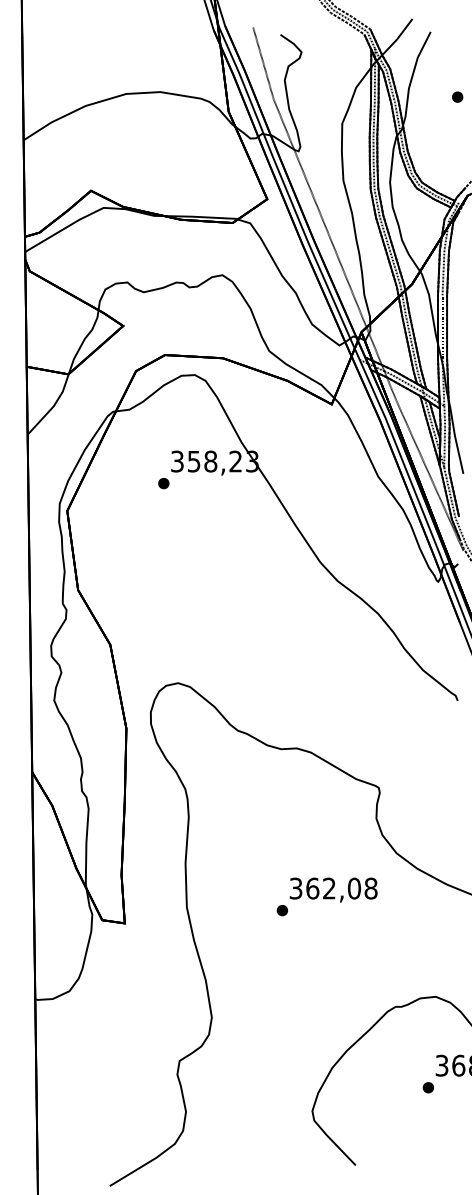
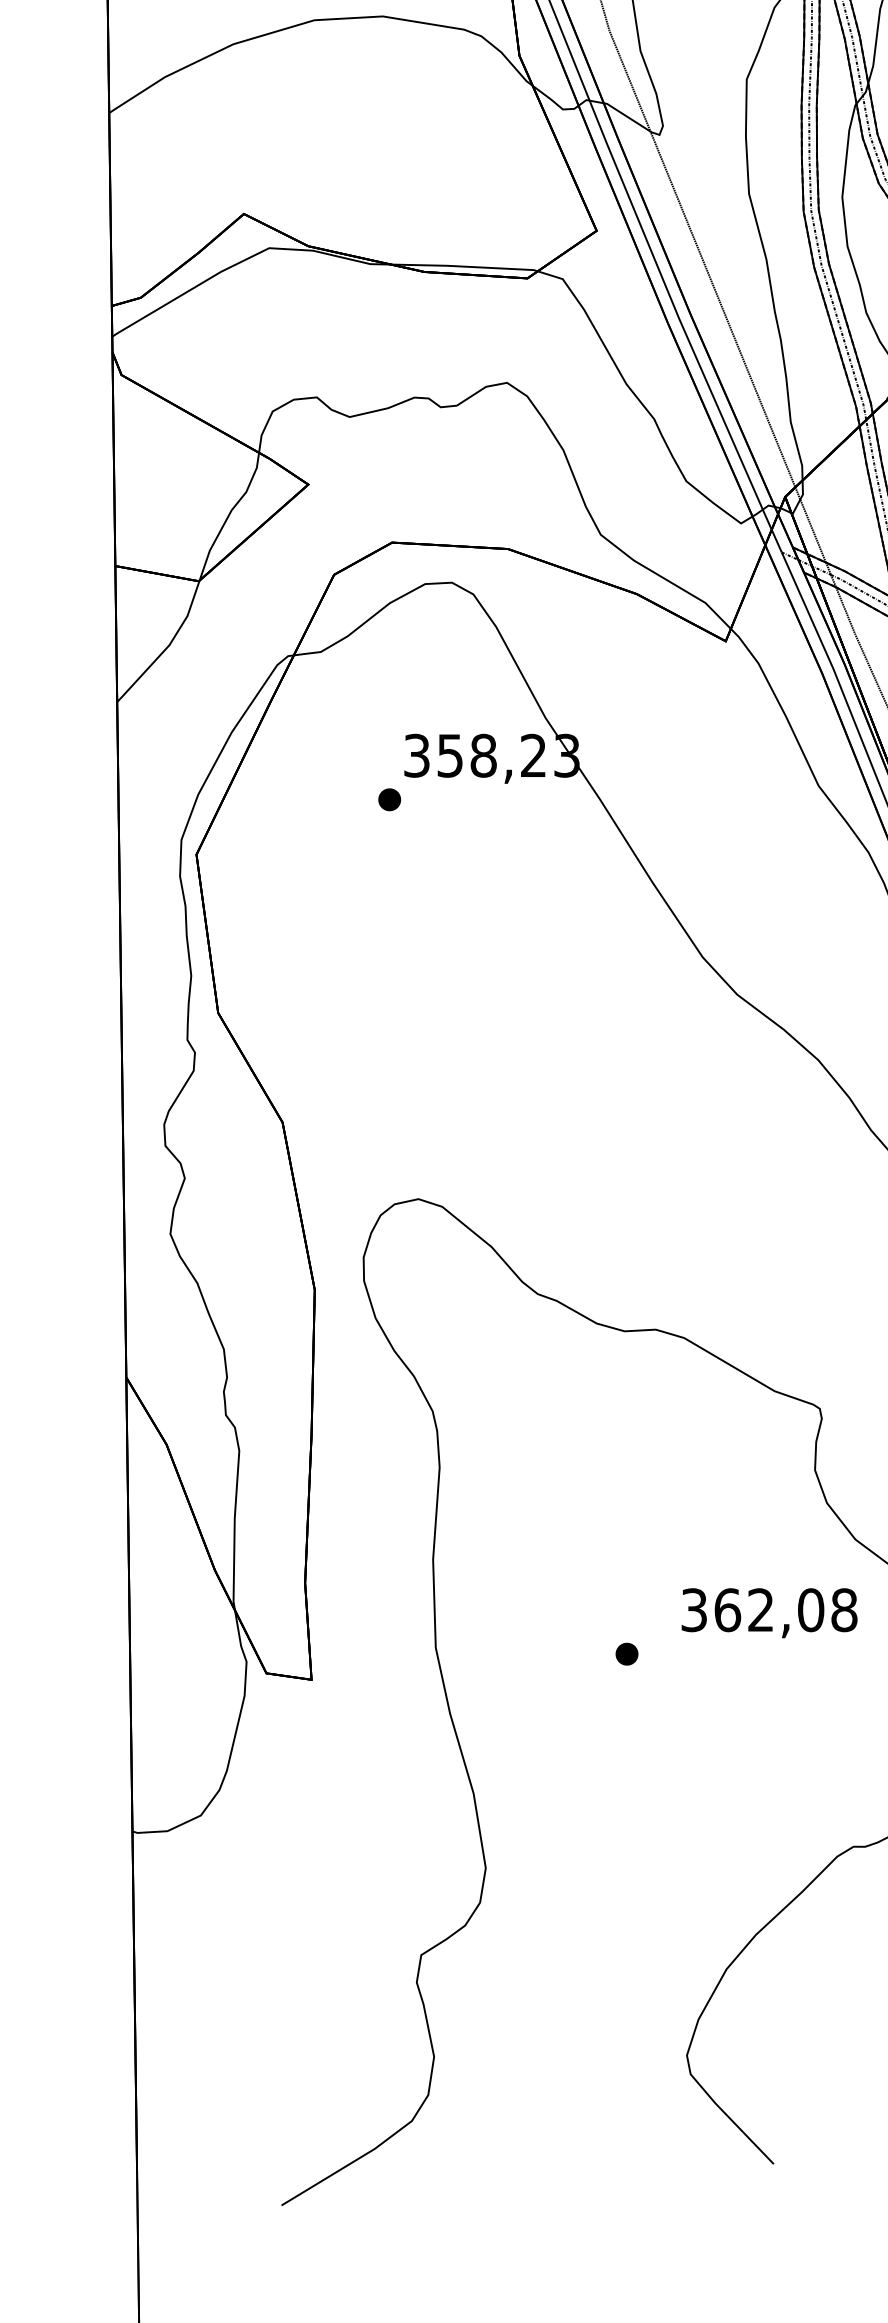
text: (333, 889) -> (769, 1611), moved

